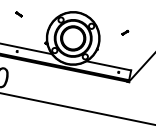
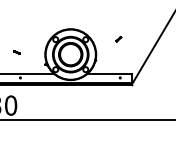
part: (18, 14) -> (16, 52), moved

